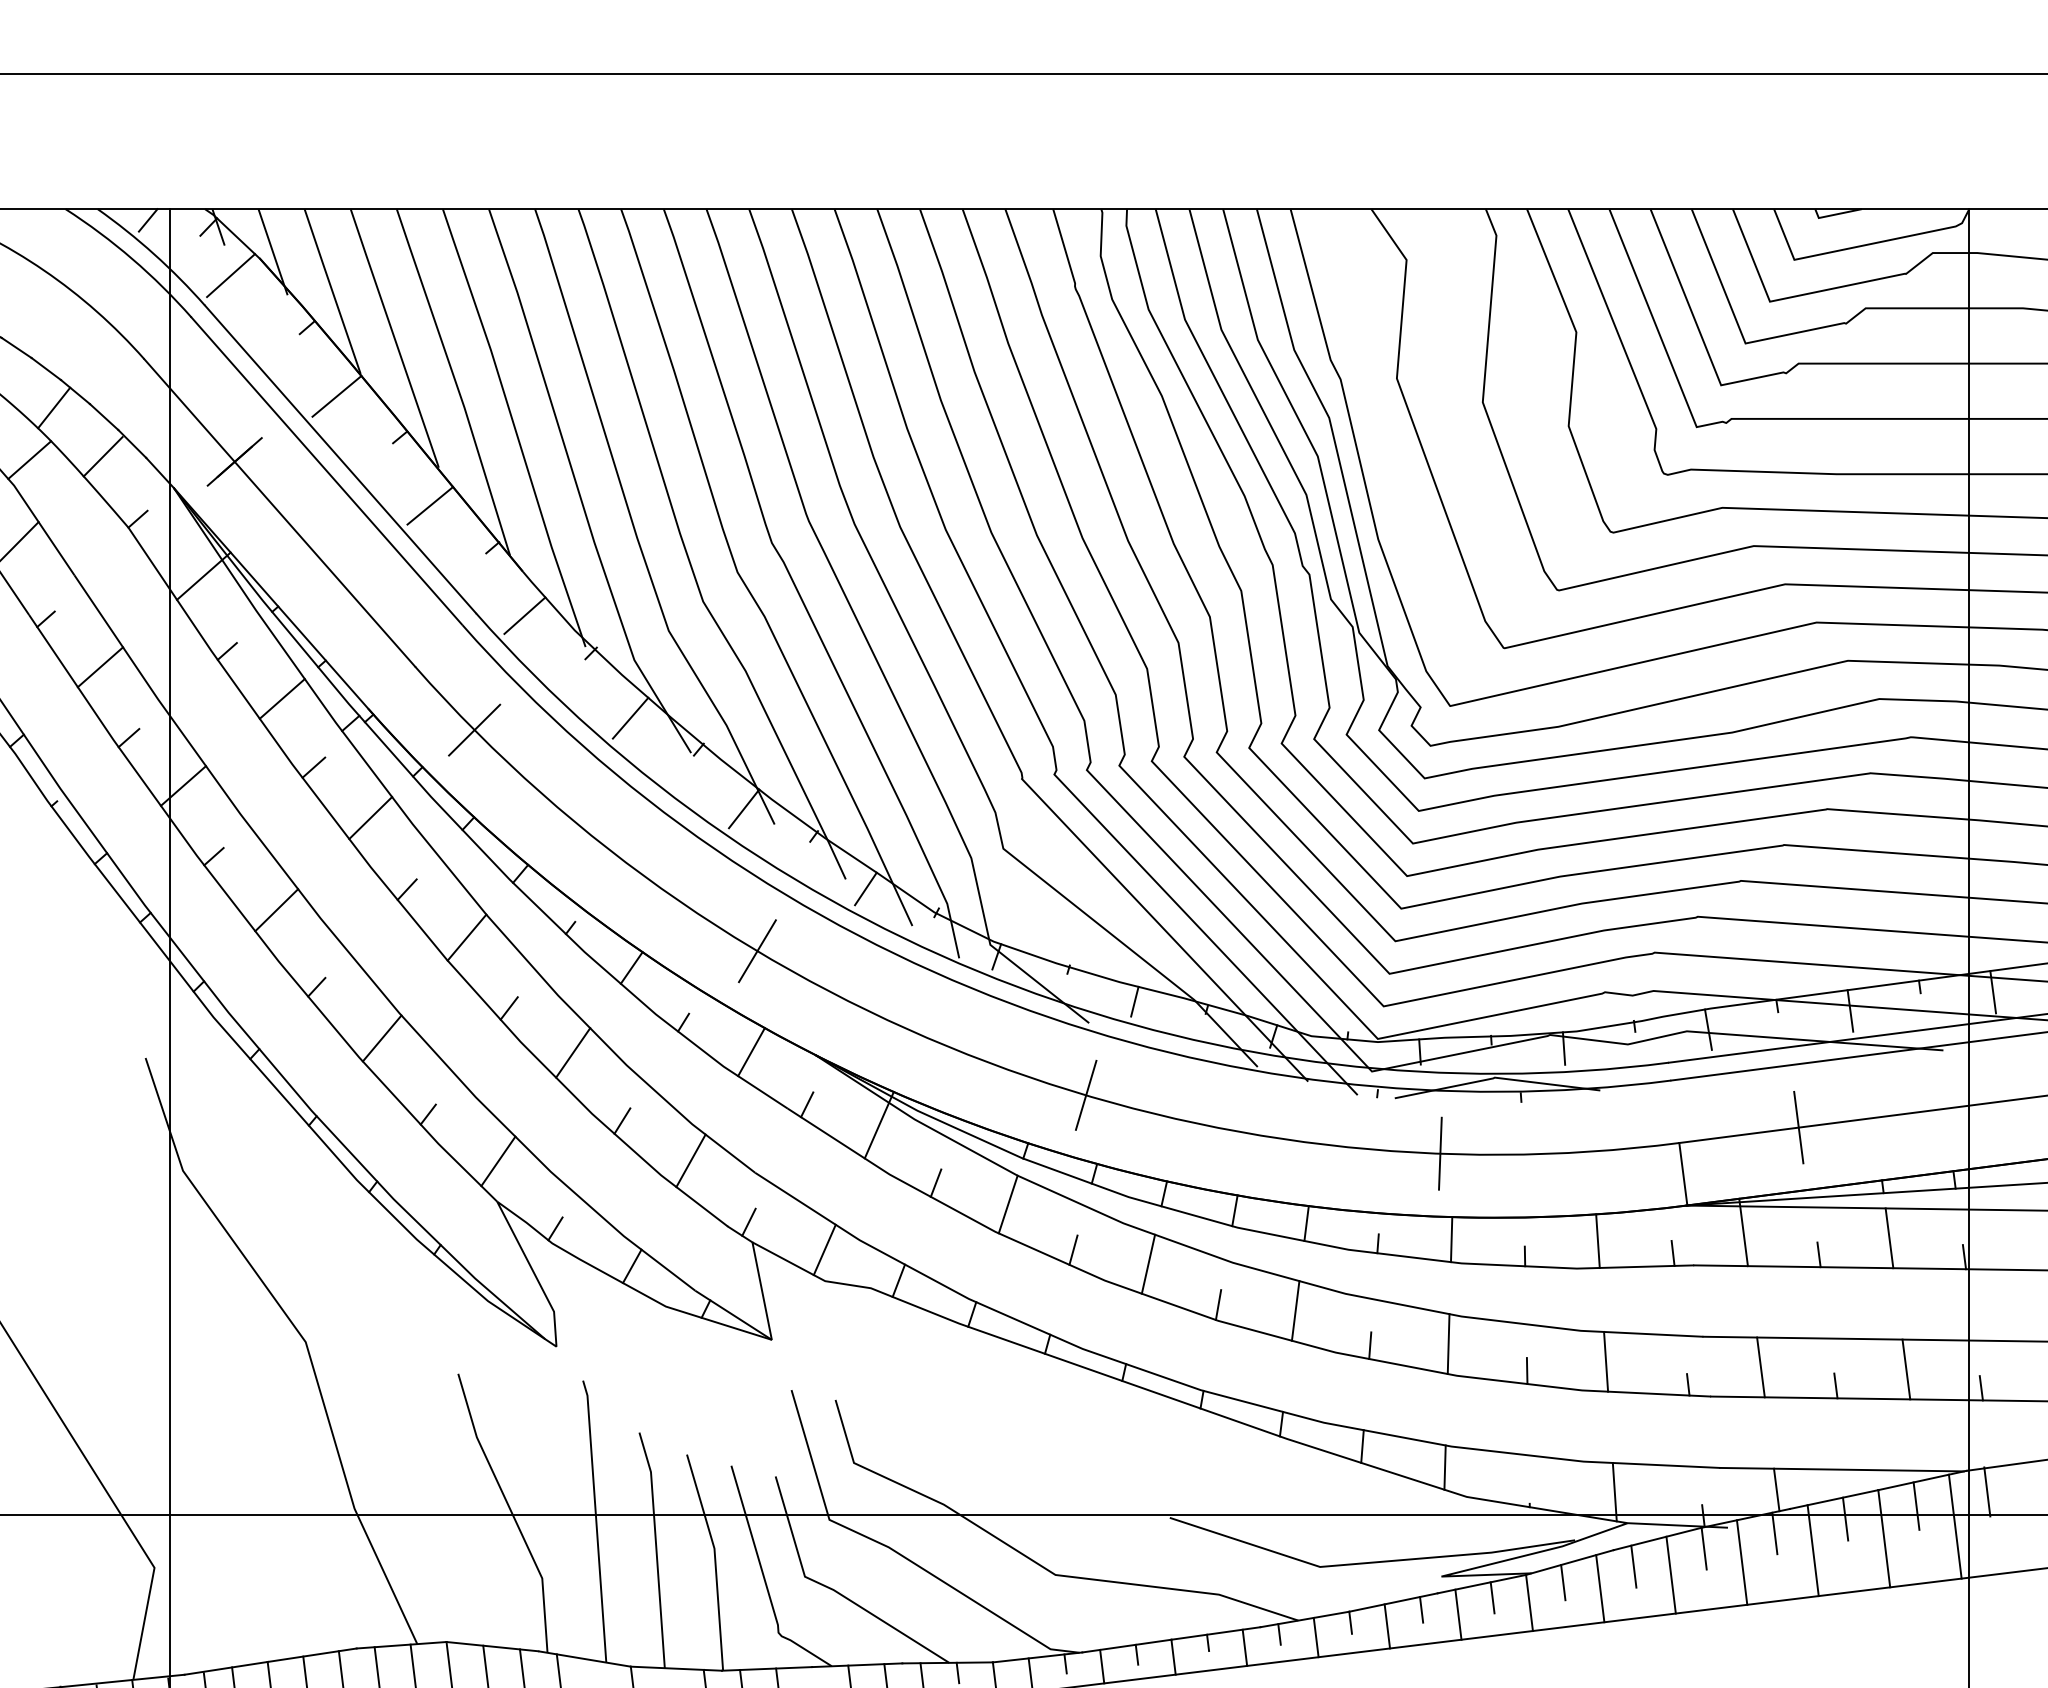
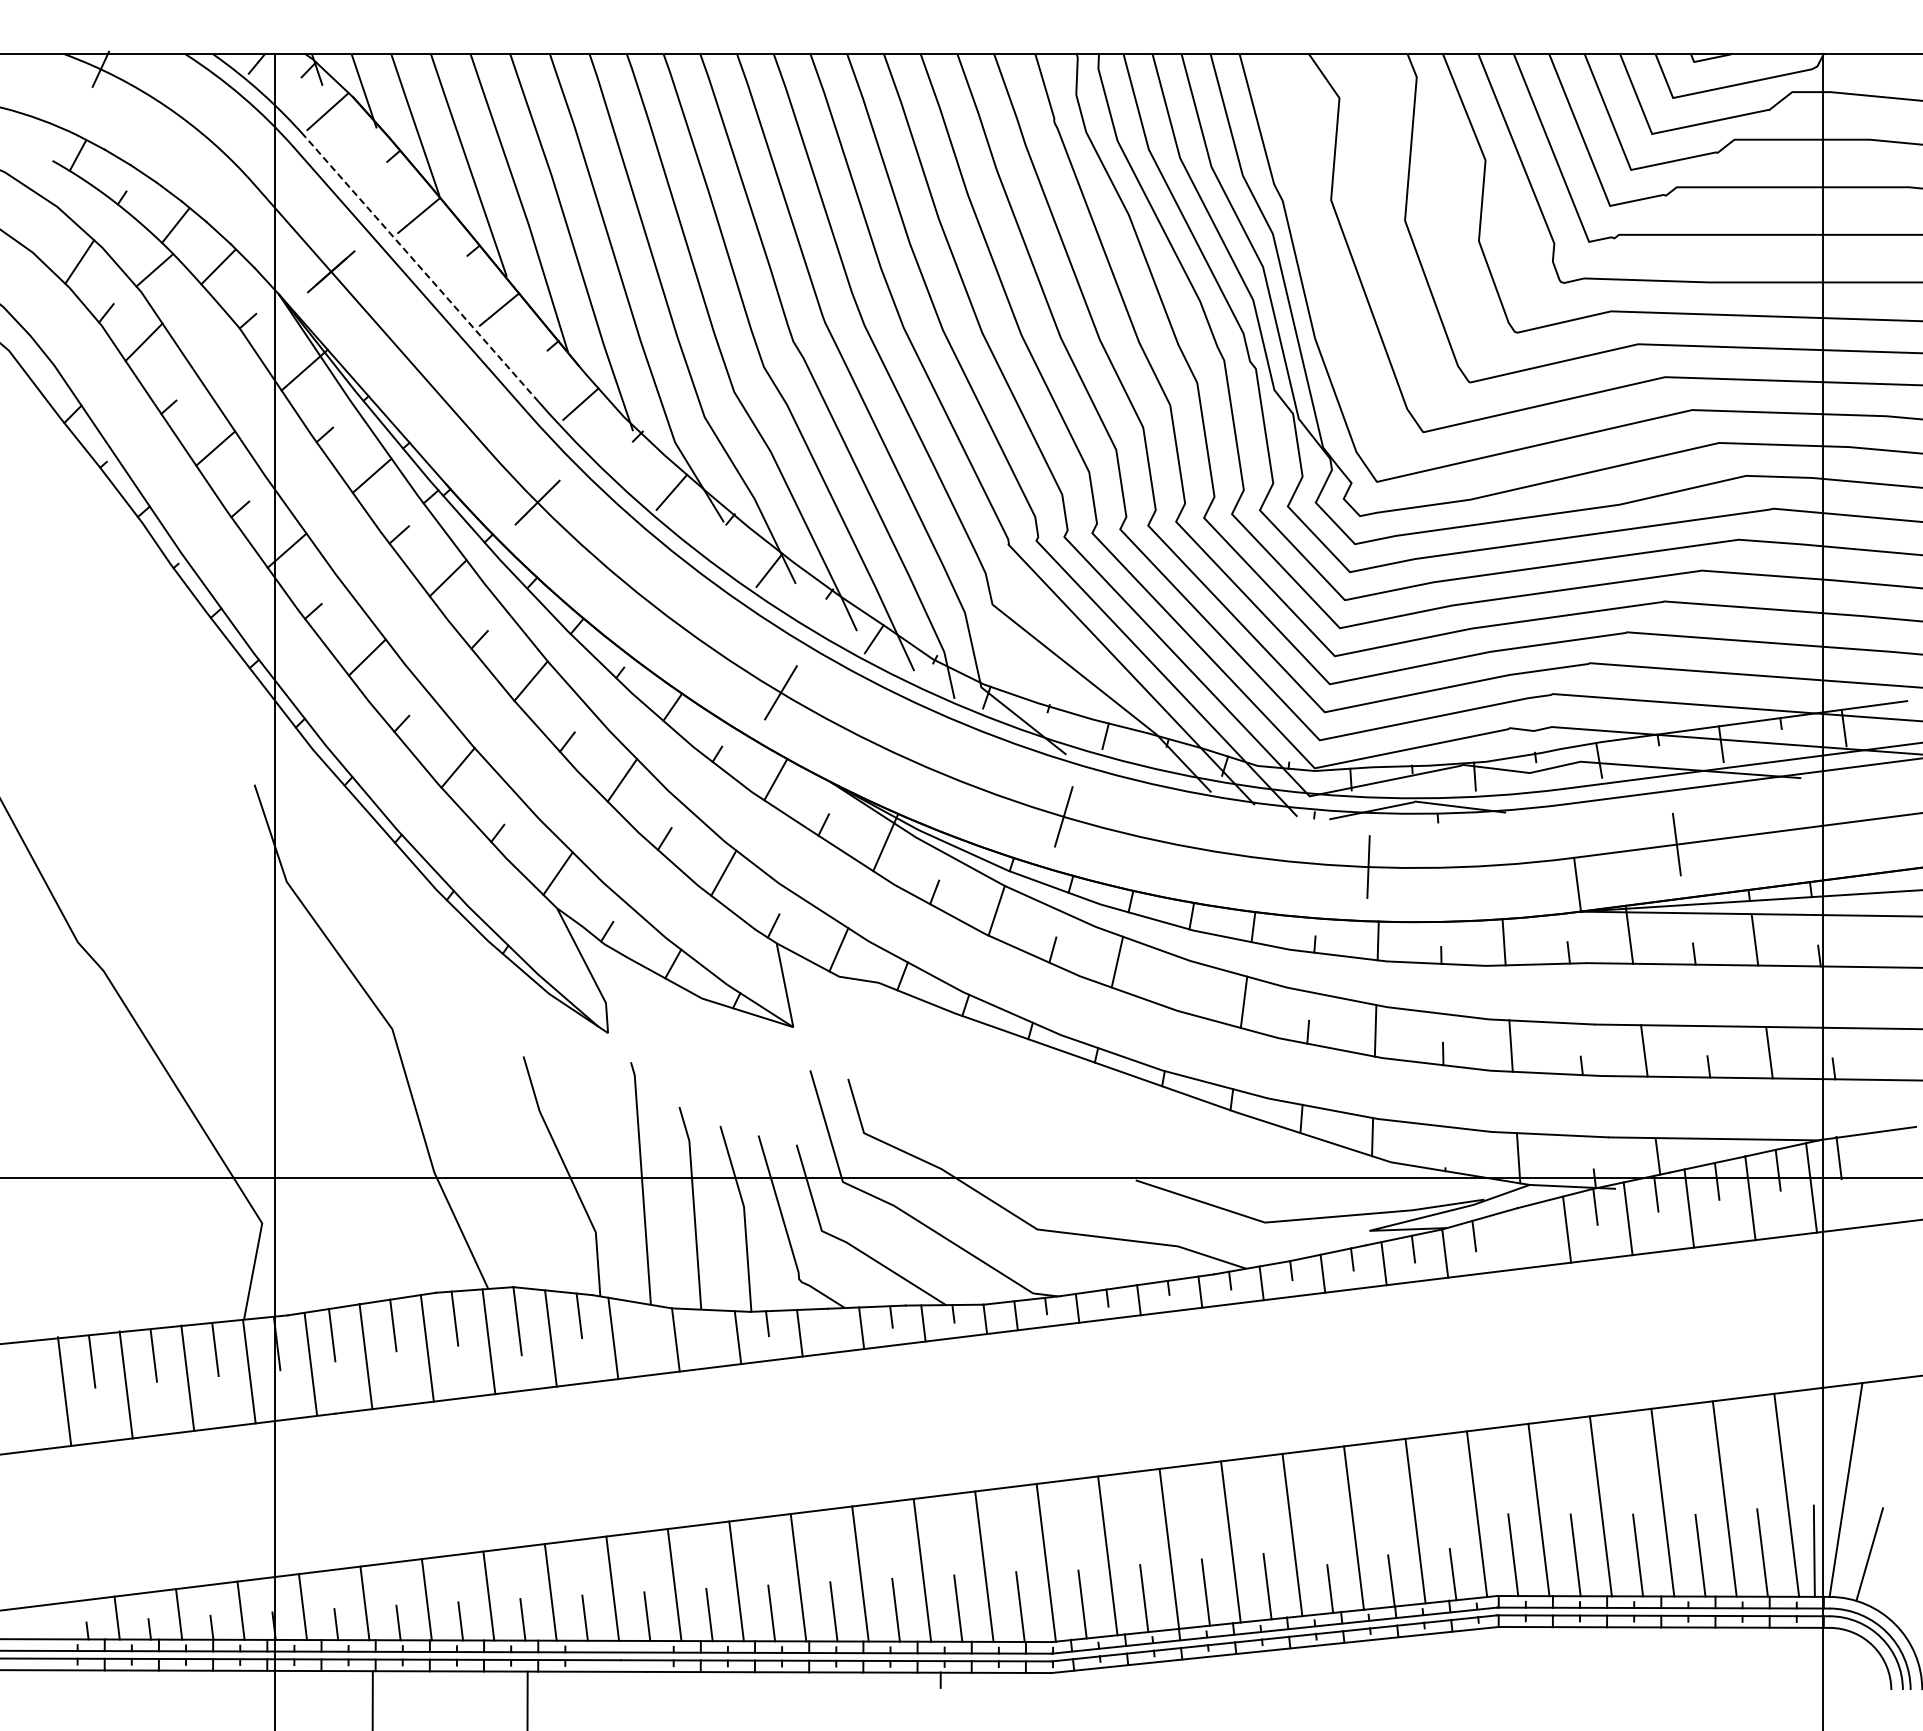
line: (339, 459) -> (421, 269), solid -> dashed
line: (1218, 1305) -> (1177, 997), removed
line: (1633, 1566) -> (1534, 1222), removed
line: (1599, 1588) -> (1505, 1241), removed

